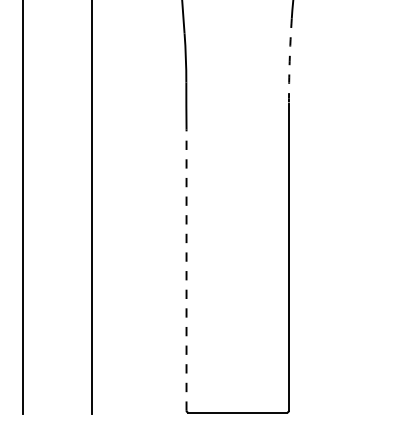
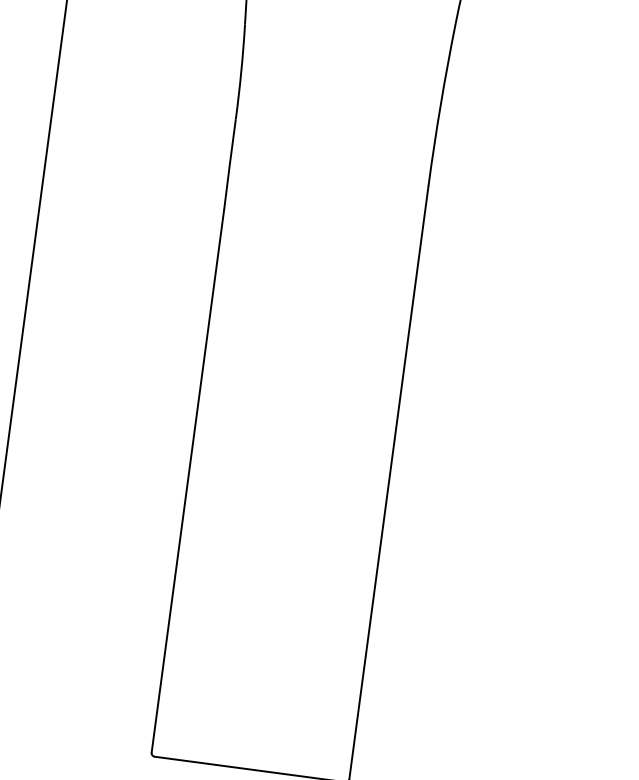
arc: (289, 61) -> (440, 105), dashed -> solid
line: (186, 270) -> (187, 482), dashed -> solid

